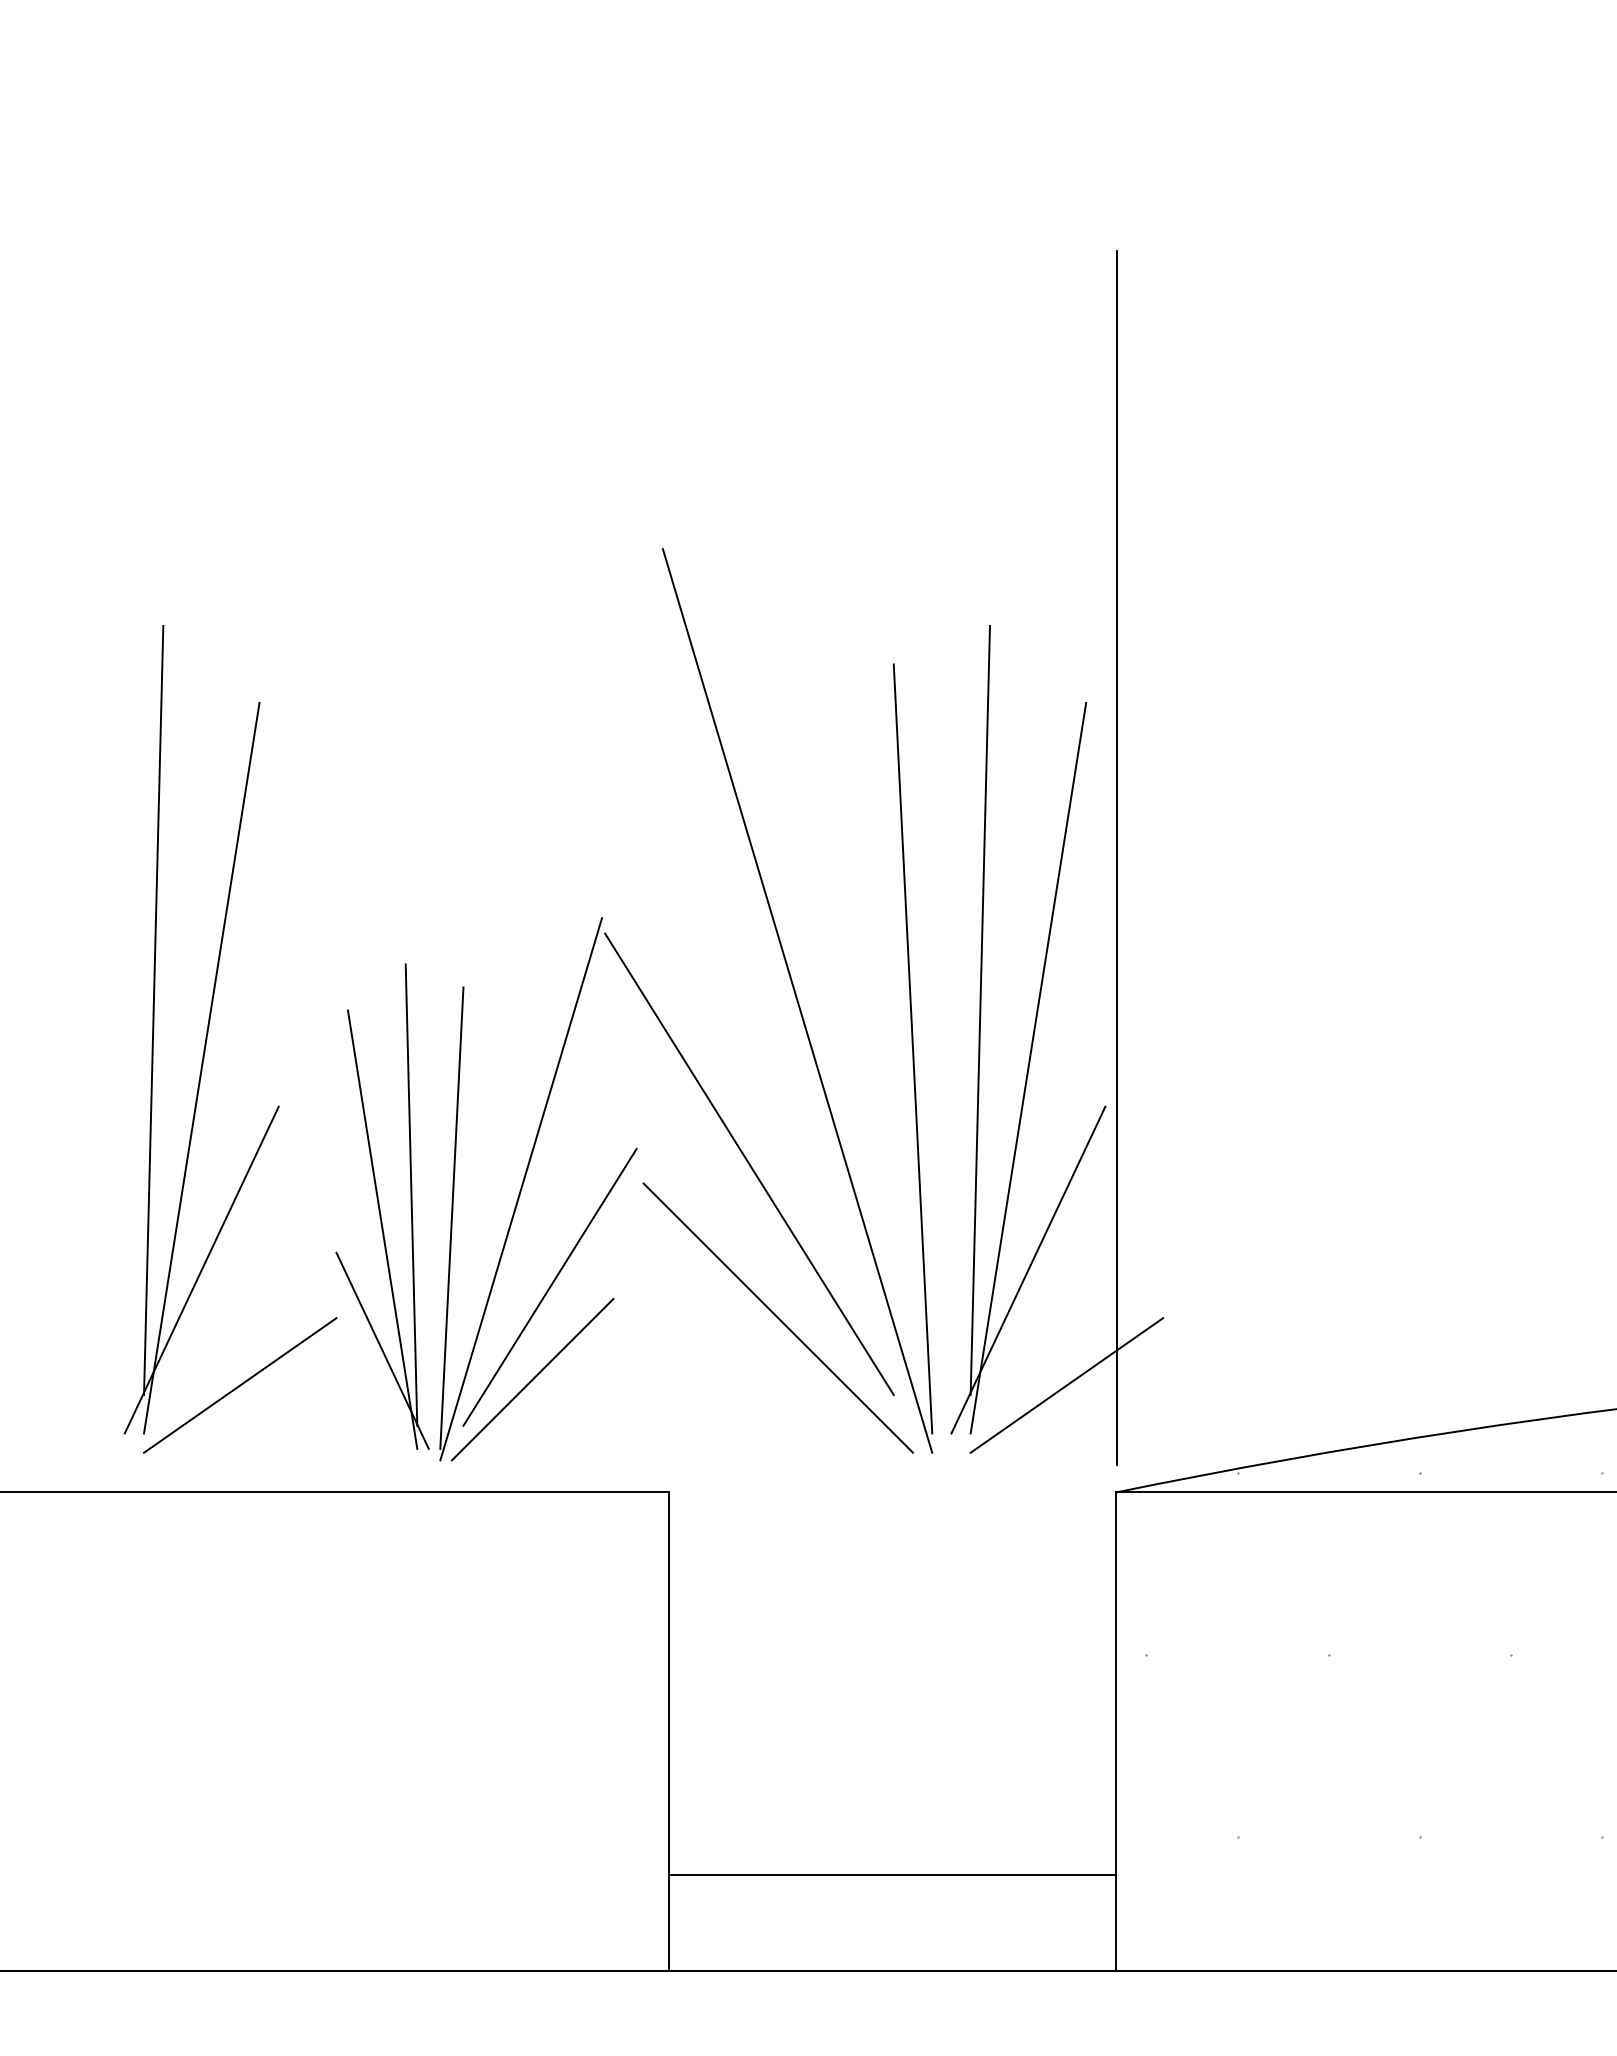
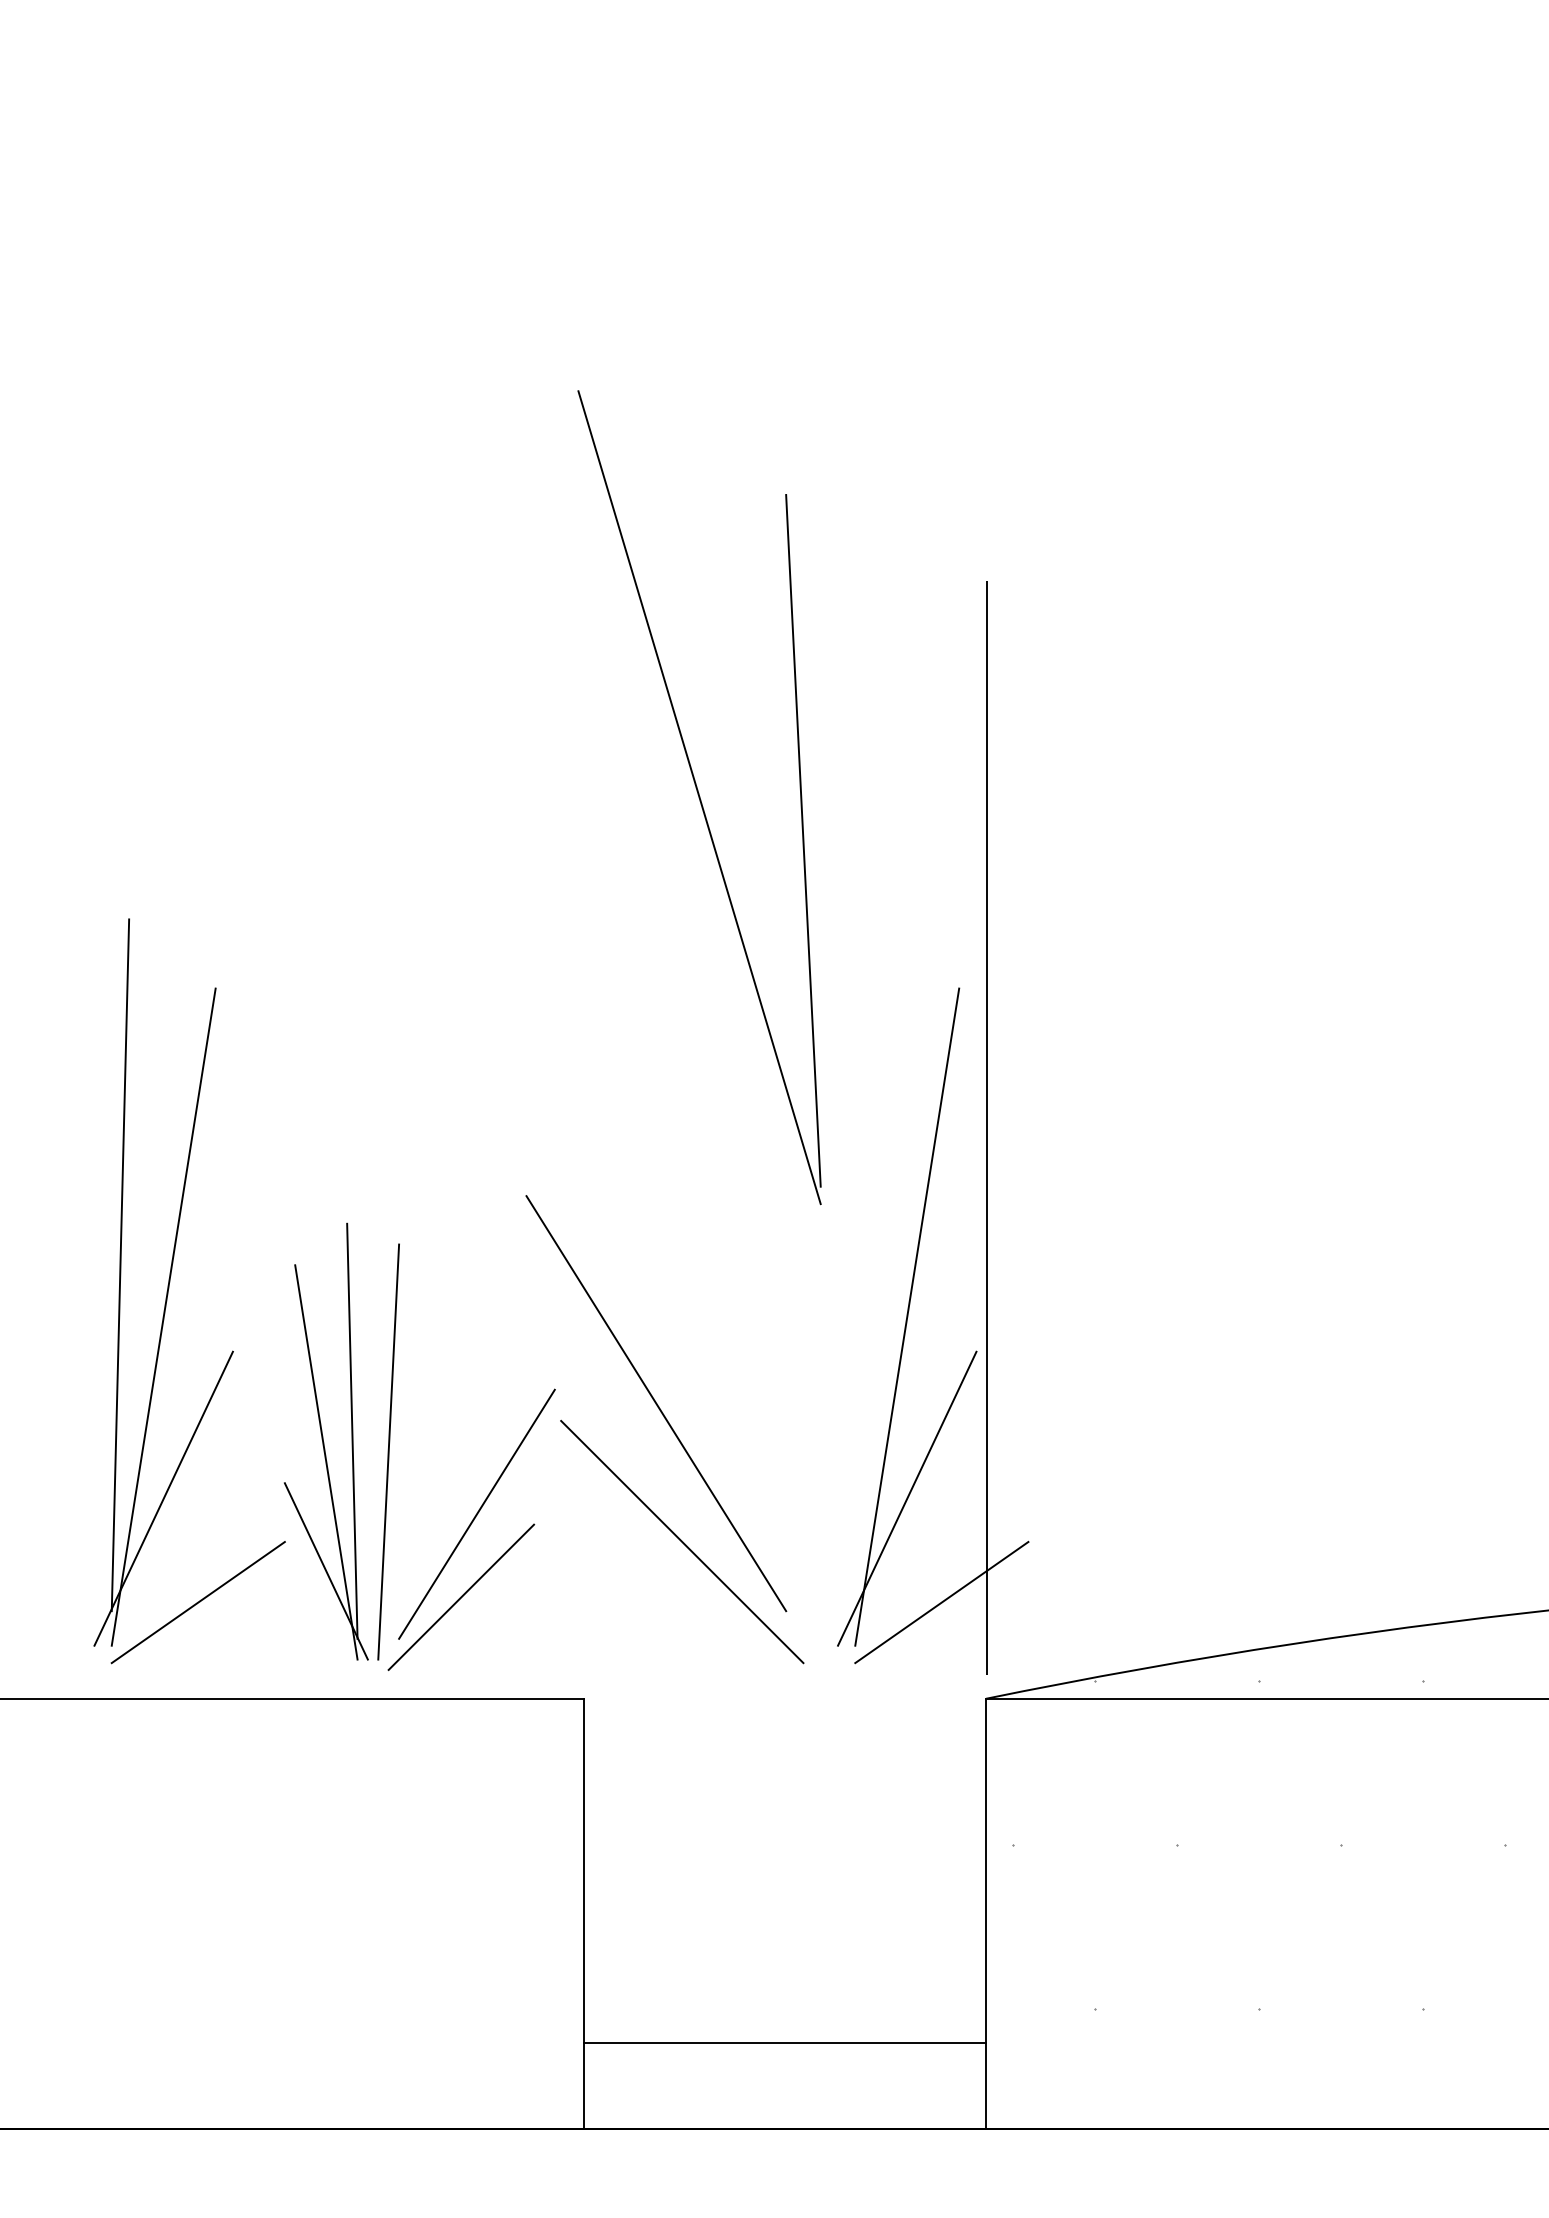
part: (797, 1000) -> (699, 797), moved
line: (979, 1010) -> (863, 1265), removed
line: (520, 1188) -> (450, 1425), removed

